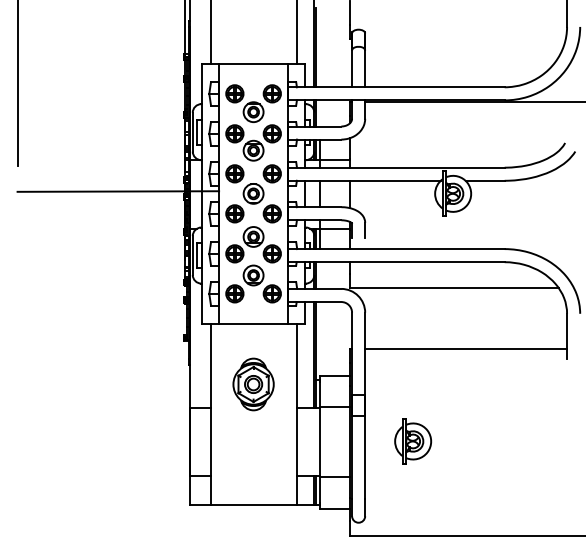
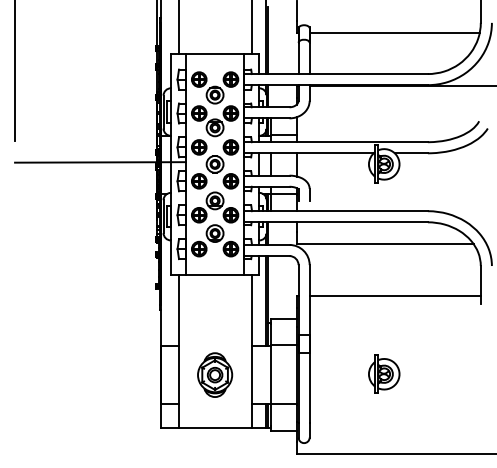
line: (465, 39) -> (394, 33), added
part: (253, 384) -> (215, 375), moved
part: (413, 441) -> (384, 374), moved

